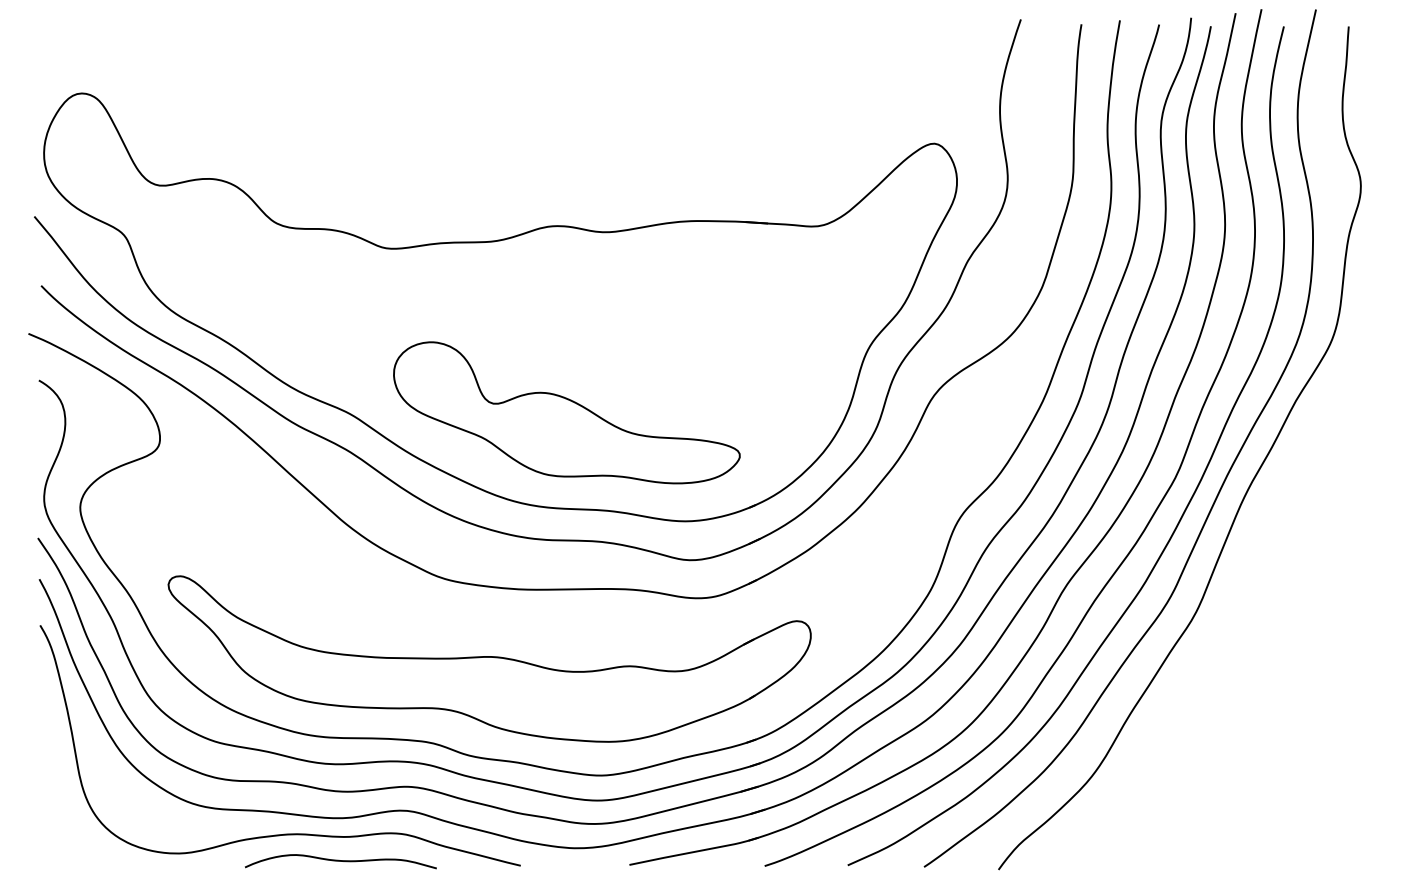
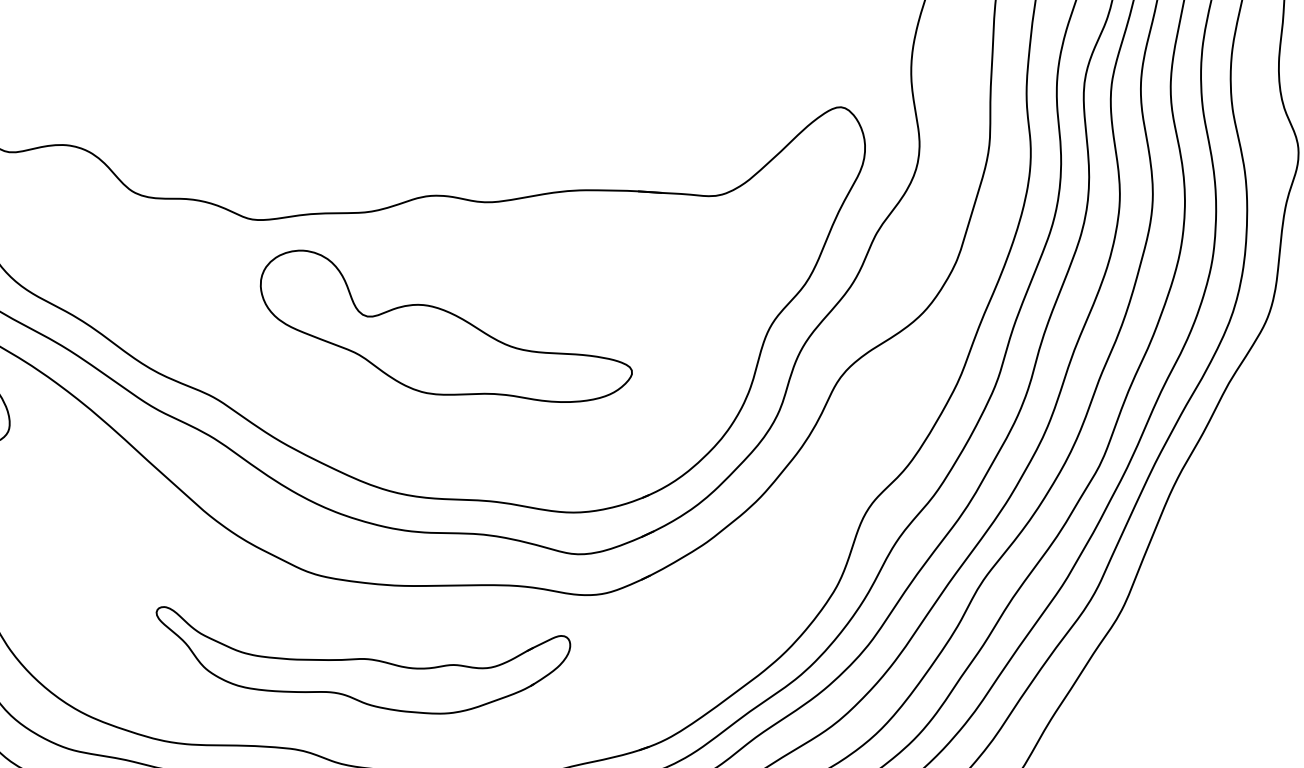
part: (566, 412) -> (445, 325), moved
part: (489, 658) -> (363, 659), size x0.6

